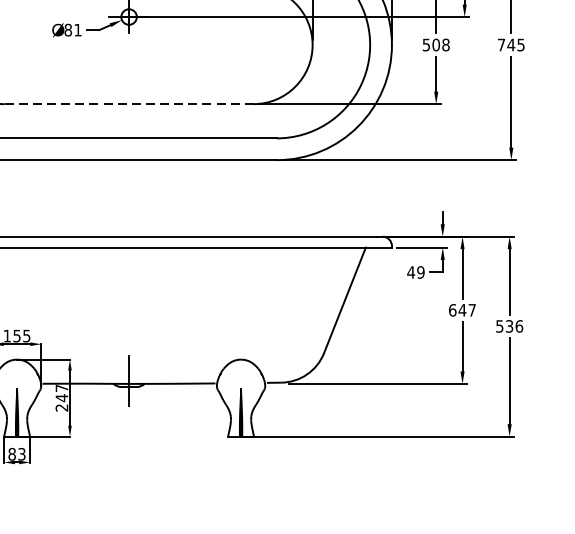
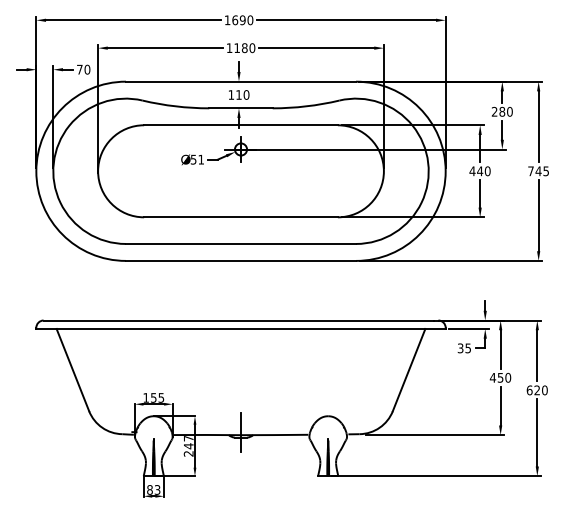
text: (68, 29) -> (193, 159), 81 -> 51
text: (435, 45) -> (479, 171), 508 -> 440
line: (129, 104) -> (241, 217), dashed -> solid
text: (416, 272) -> (464, 348), 49 -> 35
text: (462, 309) -> (500, 377), 647 -> 450
text: (508, 326) -> (536, 390), 536 -> 620

